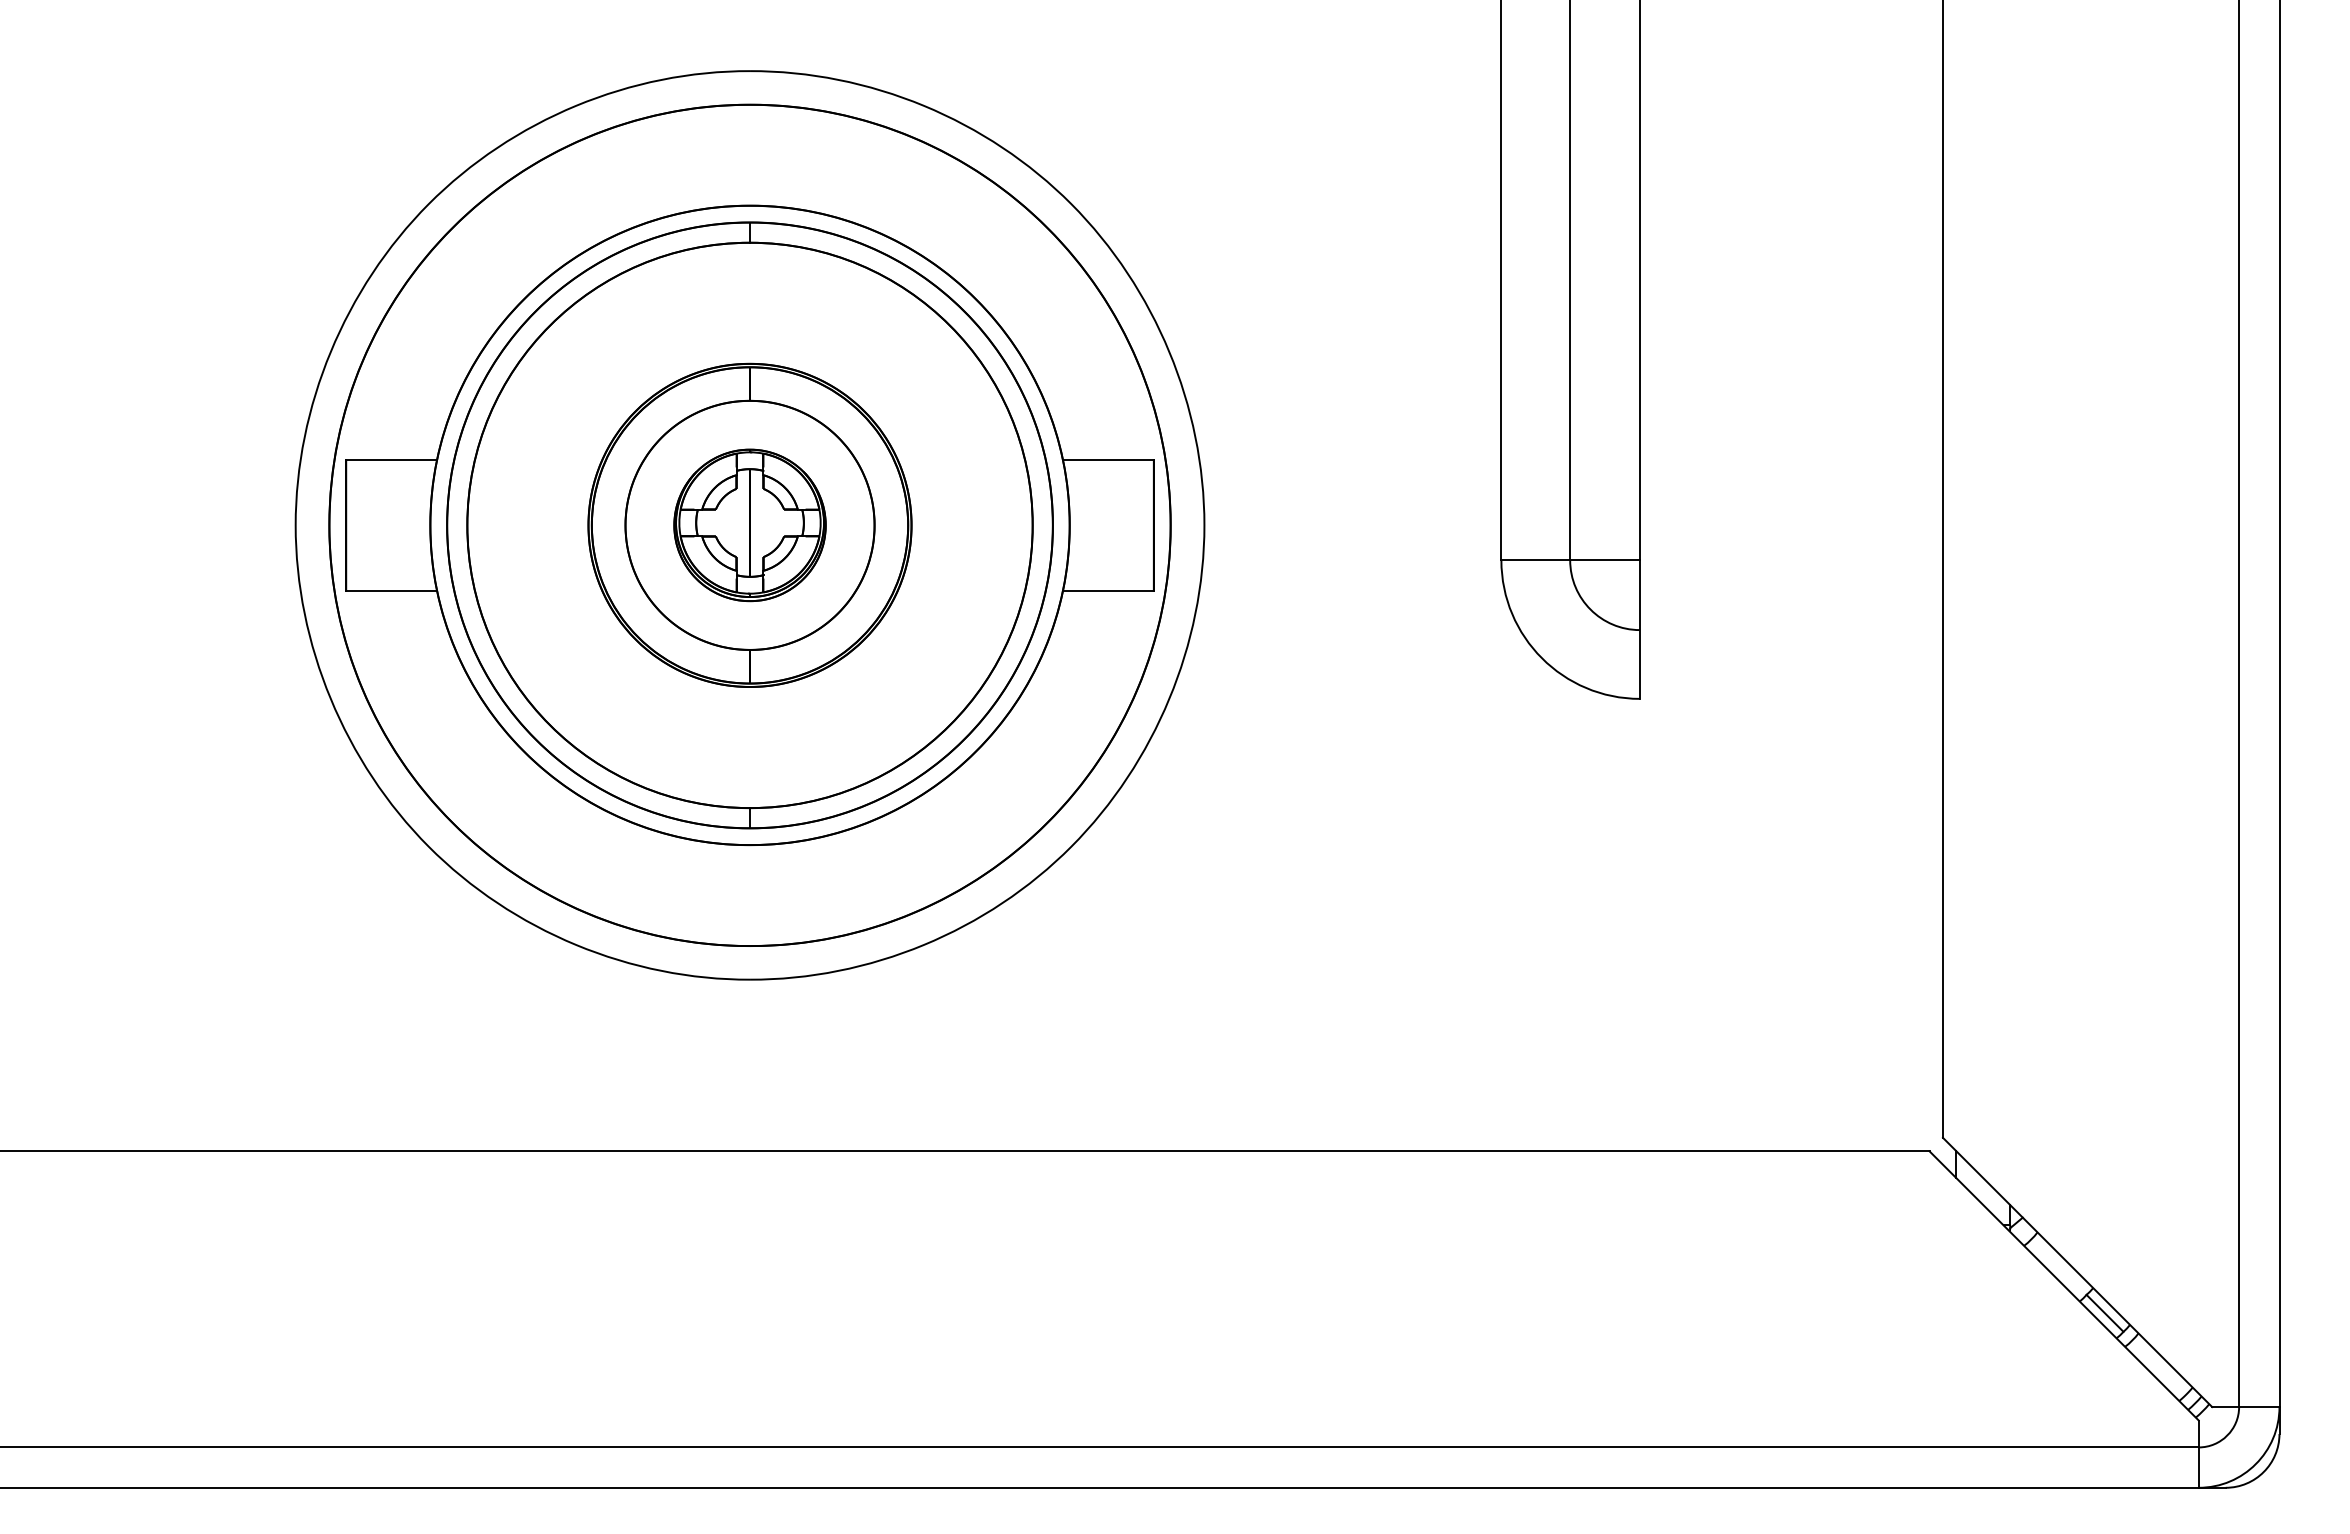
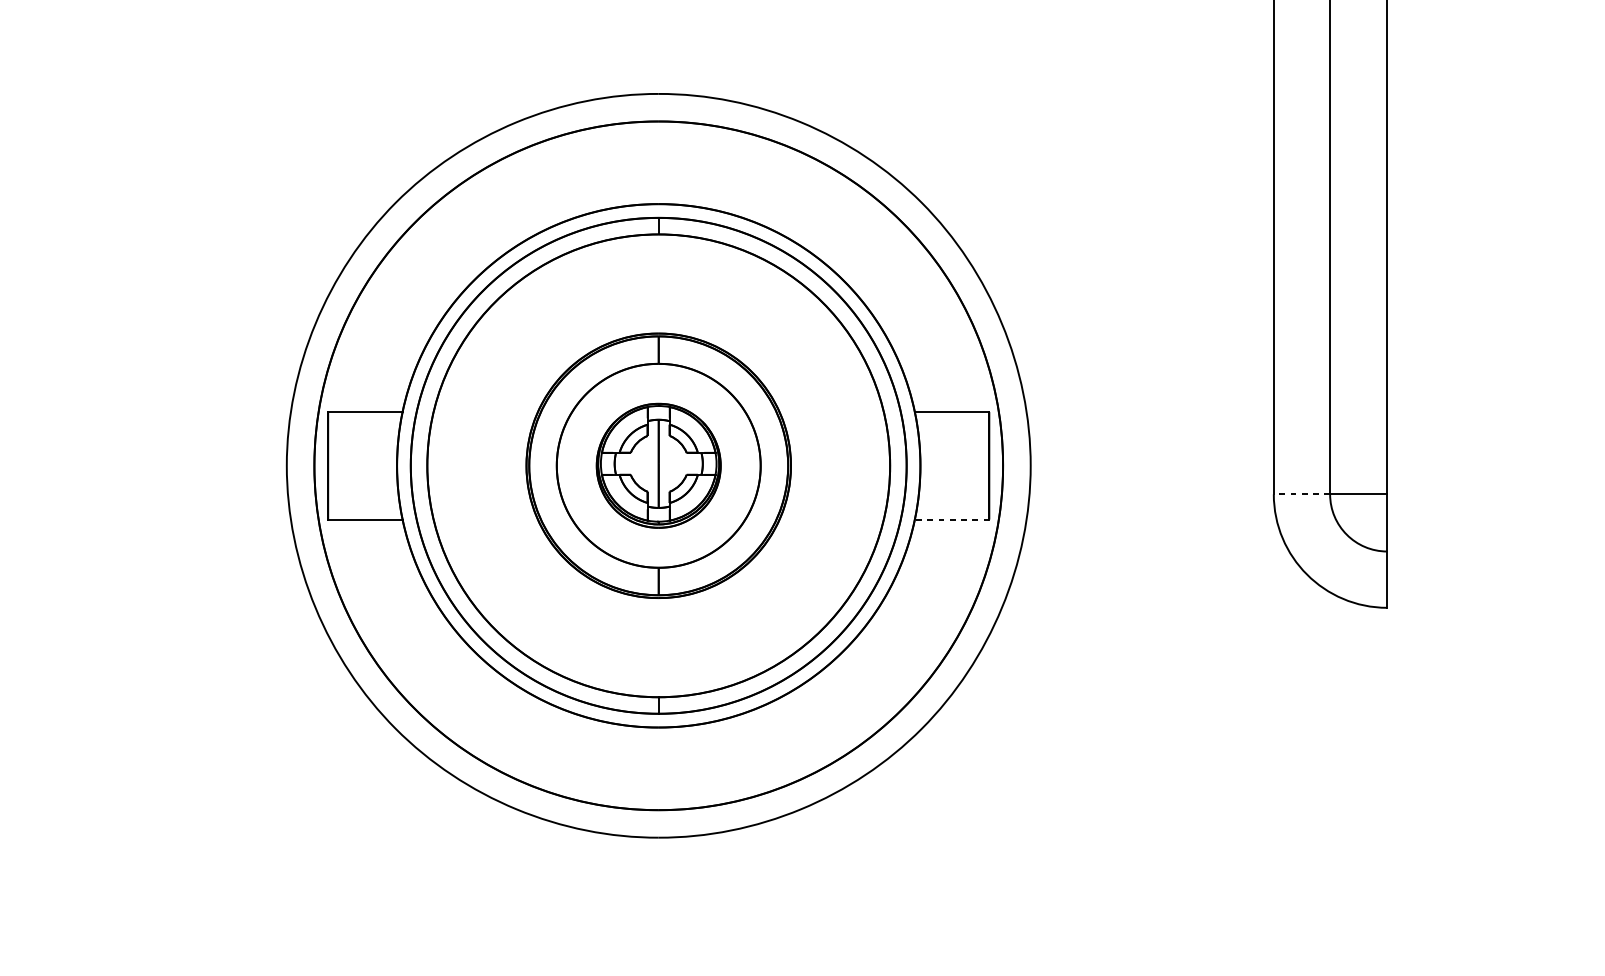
line: (1535, 560) -> (1301, 494), solid -> dashed
line: (1107, 590) -> (951, 519), solid -> dashed

